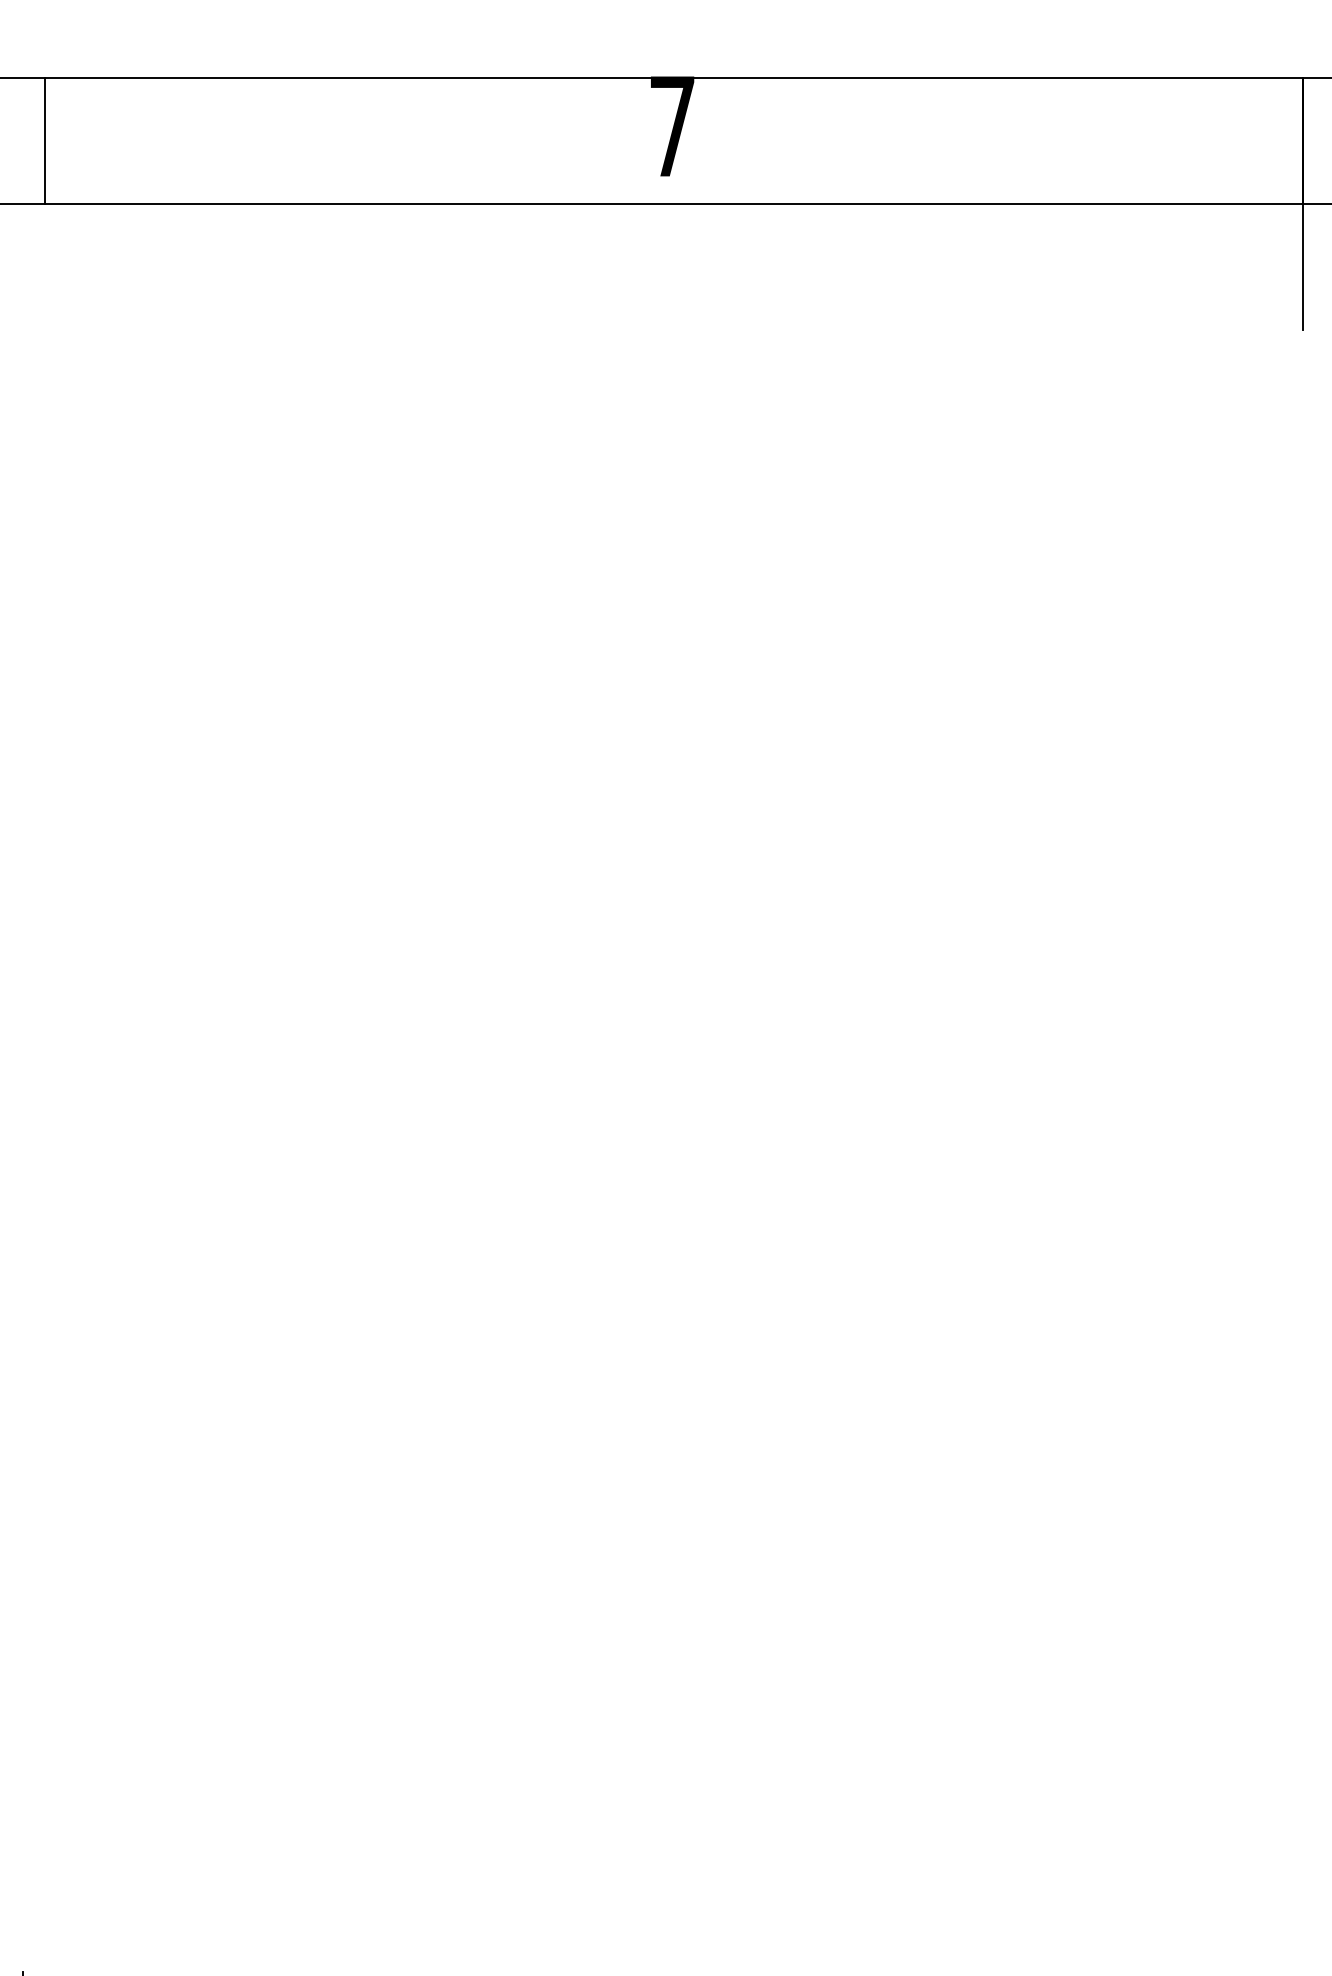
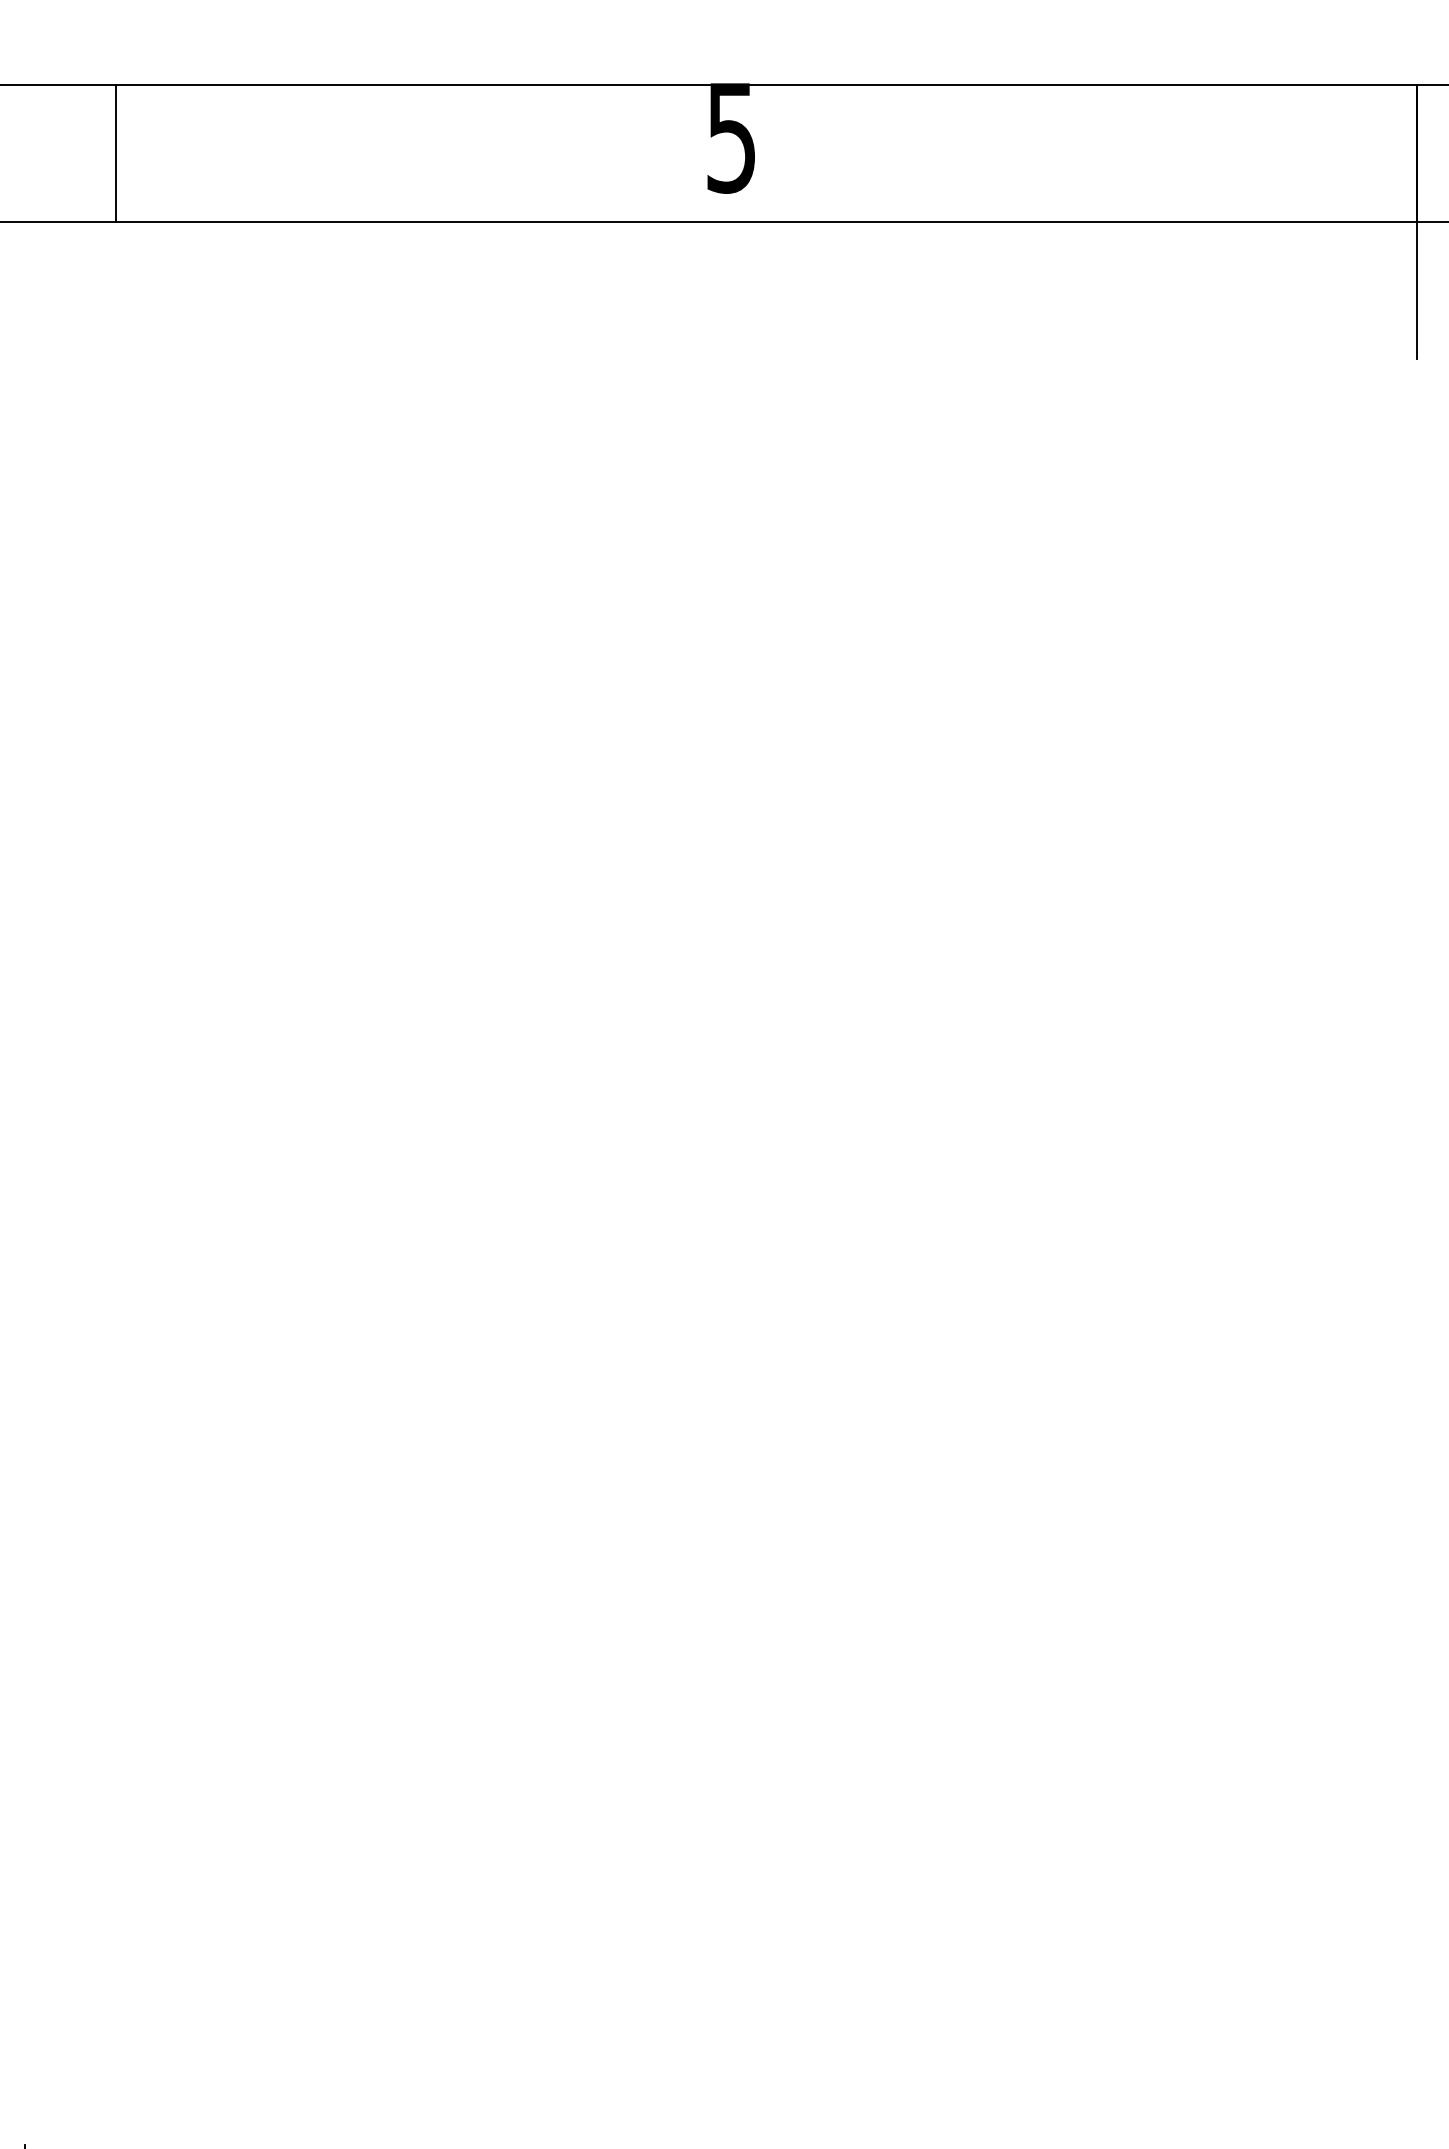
text: (672, 127) -> (731, 138), 7 -> 5
line: (45, 141) -> (116, 153), moved

